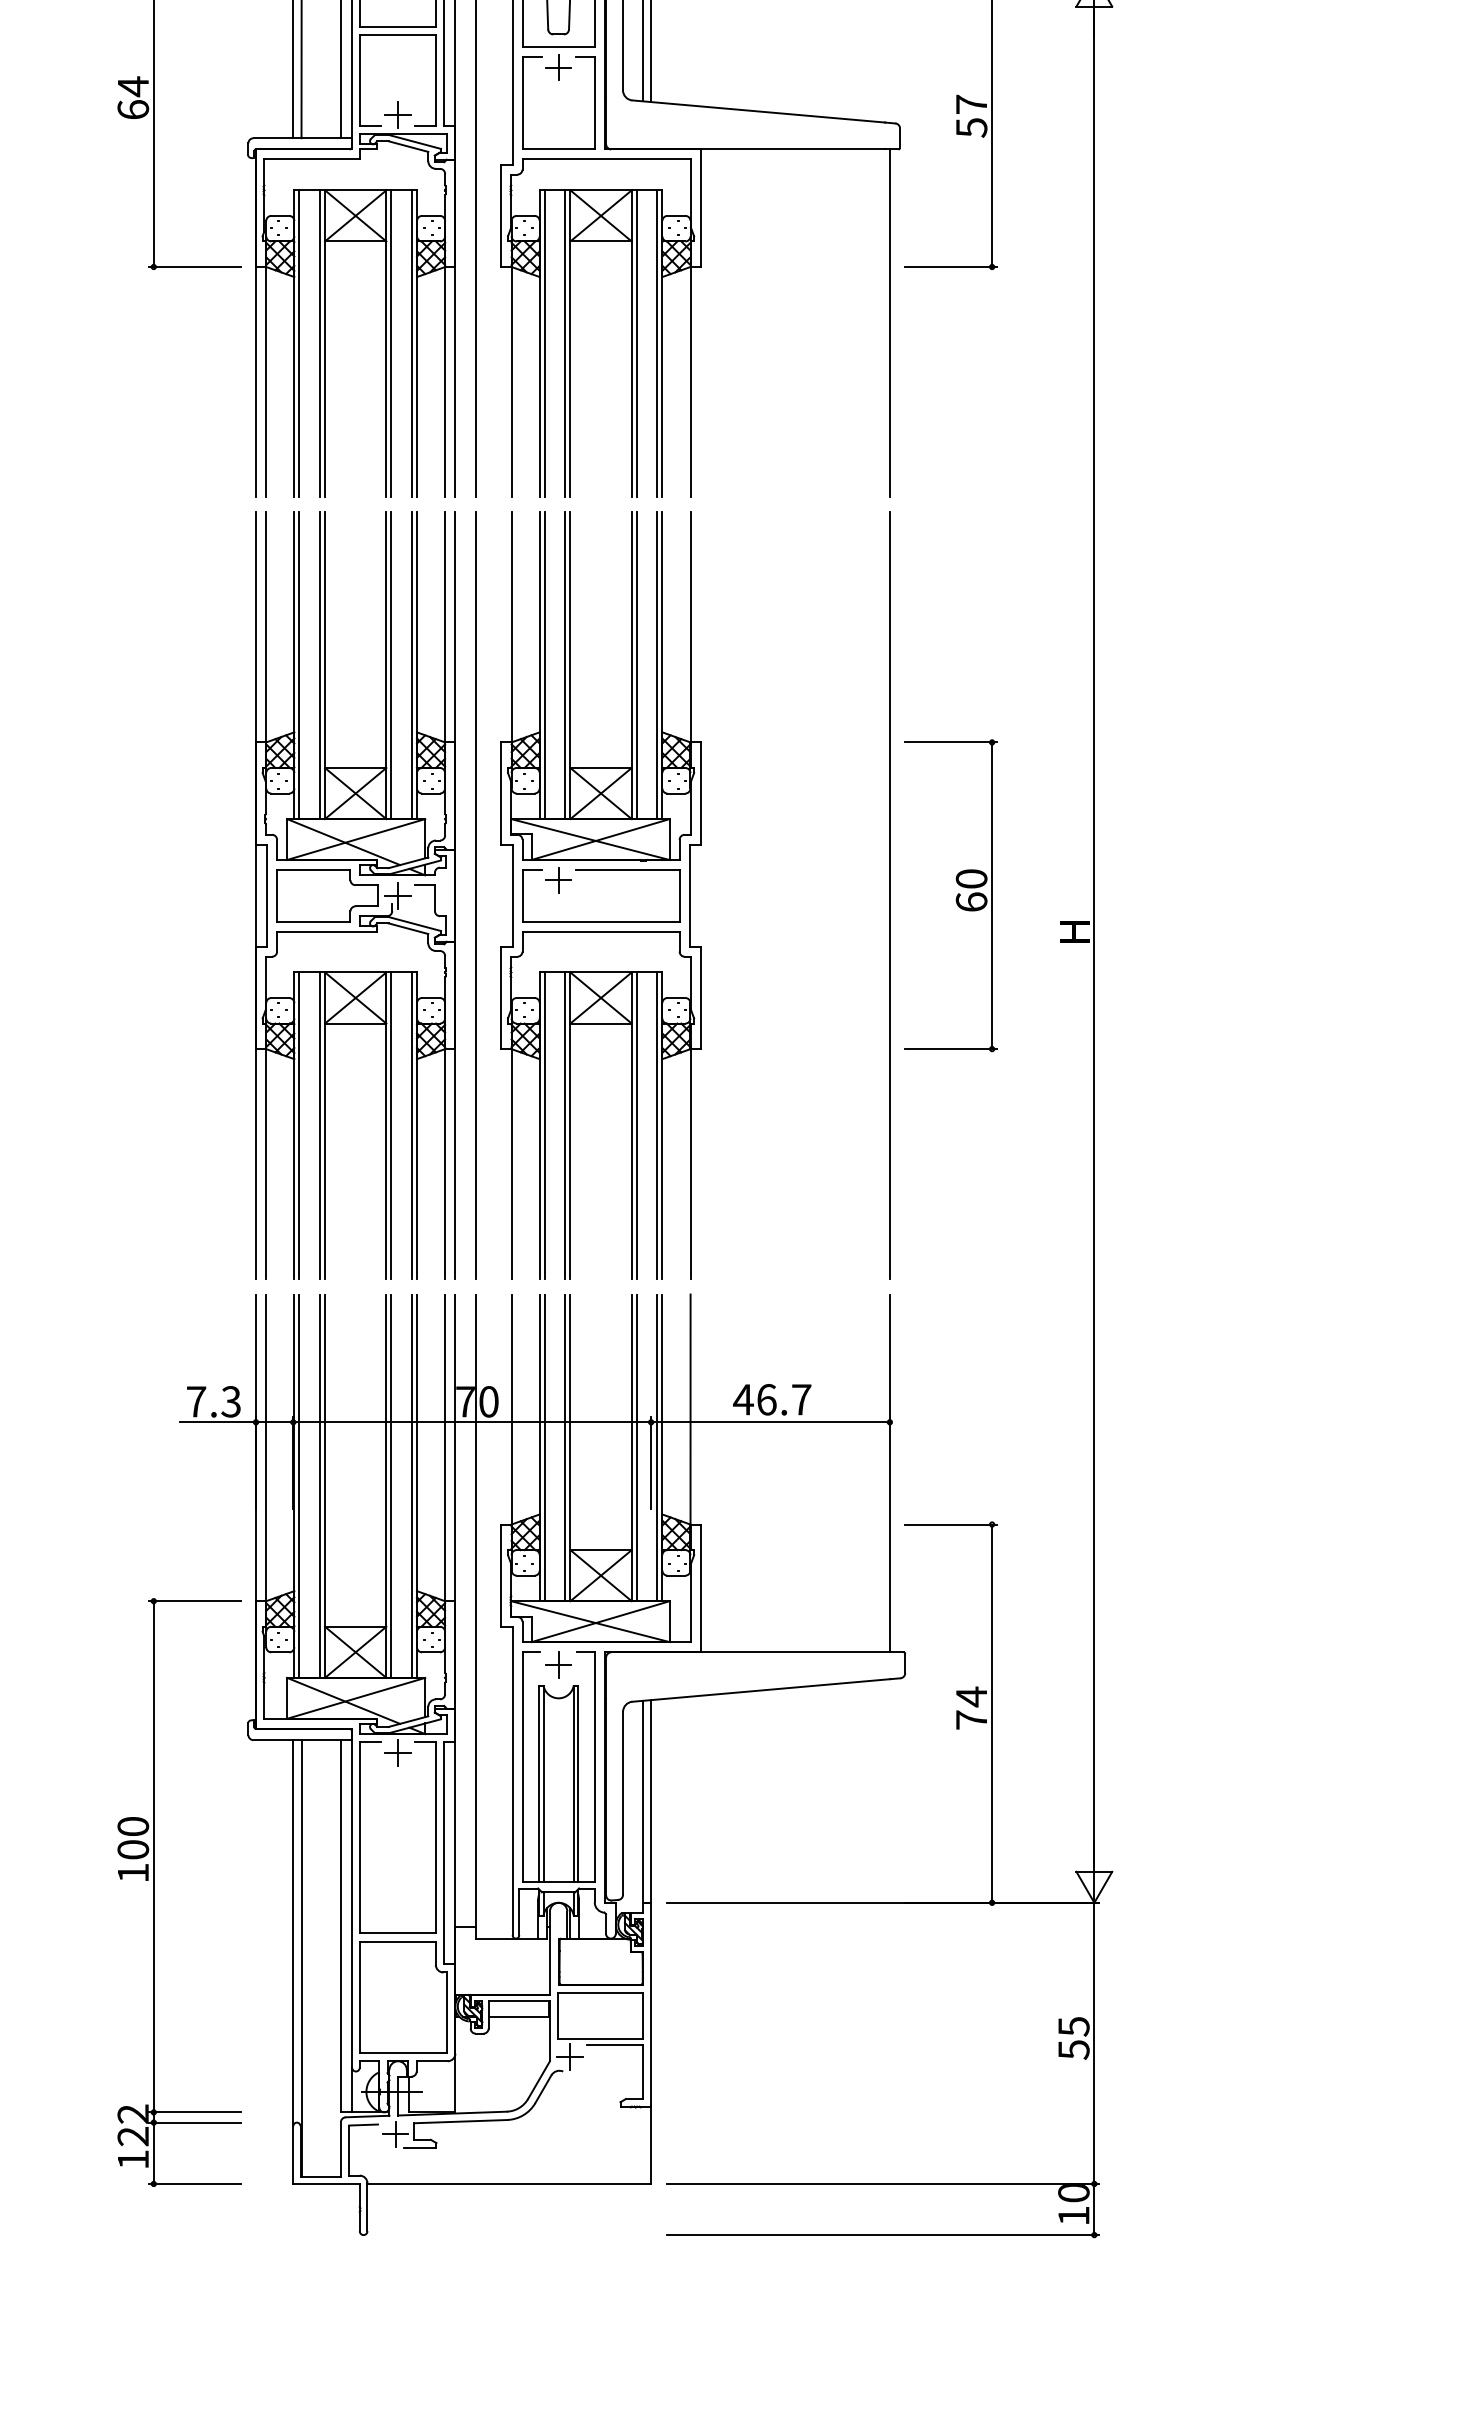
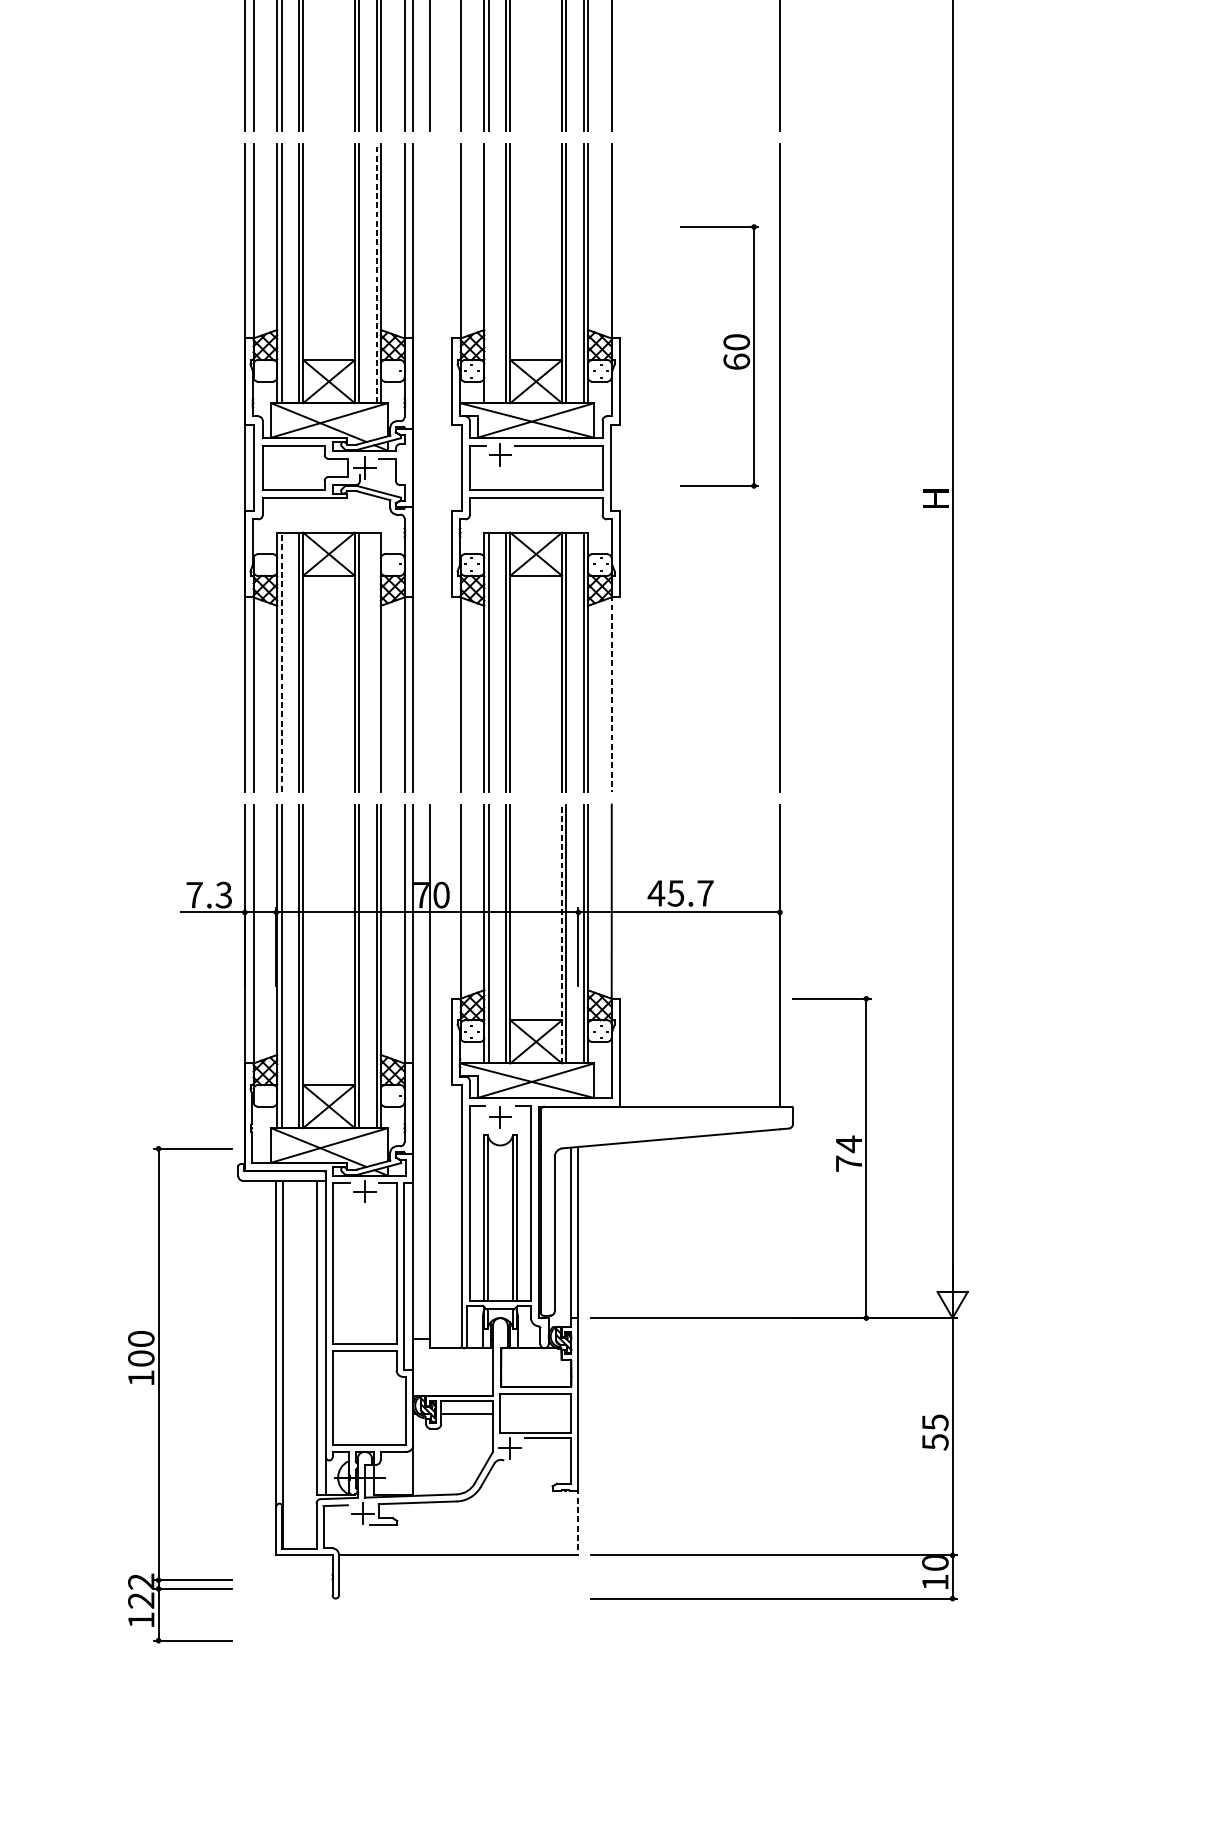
line: (411, 665) -> (376, 273), solid -> dashed
line: (544, 665) -> (488, 273), removed
line: (475, 895) -> (430, 467), removed
part: (956, 896) -> (723, 357), moved
line: (299, 1125) -> (281, 661), solid -> dashed
line: (411, 1125) -> (376, 661), removed
line: (690, 1163) -> (611, 693), solid -> dashed
text: (766, 1399) -> (675, 893), 46.7 -> 45.7
line: (631, 1447) -> (561, 933), solid -> dashed
part: (154, 1892) -> (159, 1394), moved
line: (651, 2144) -> (578, 1522), solid -> dashed

